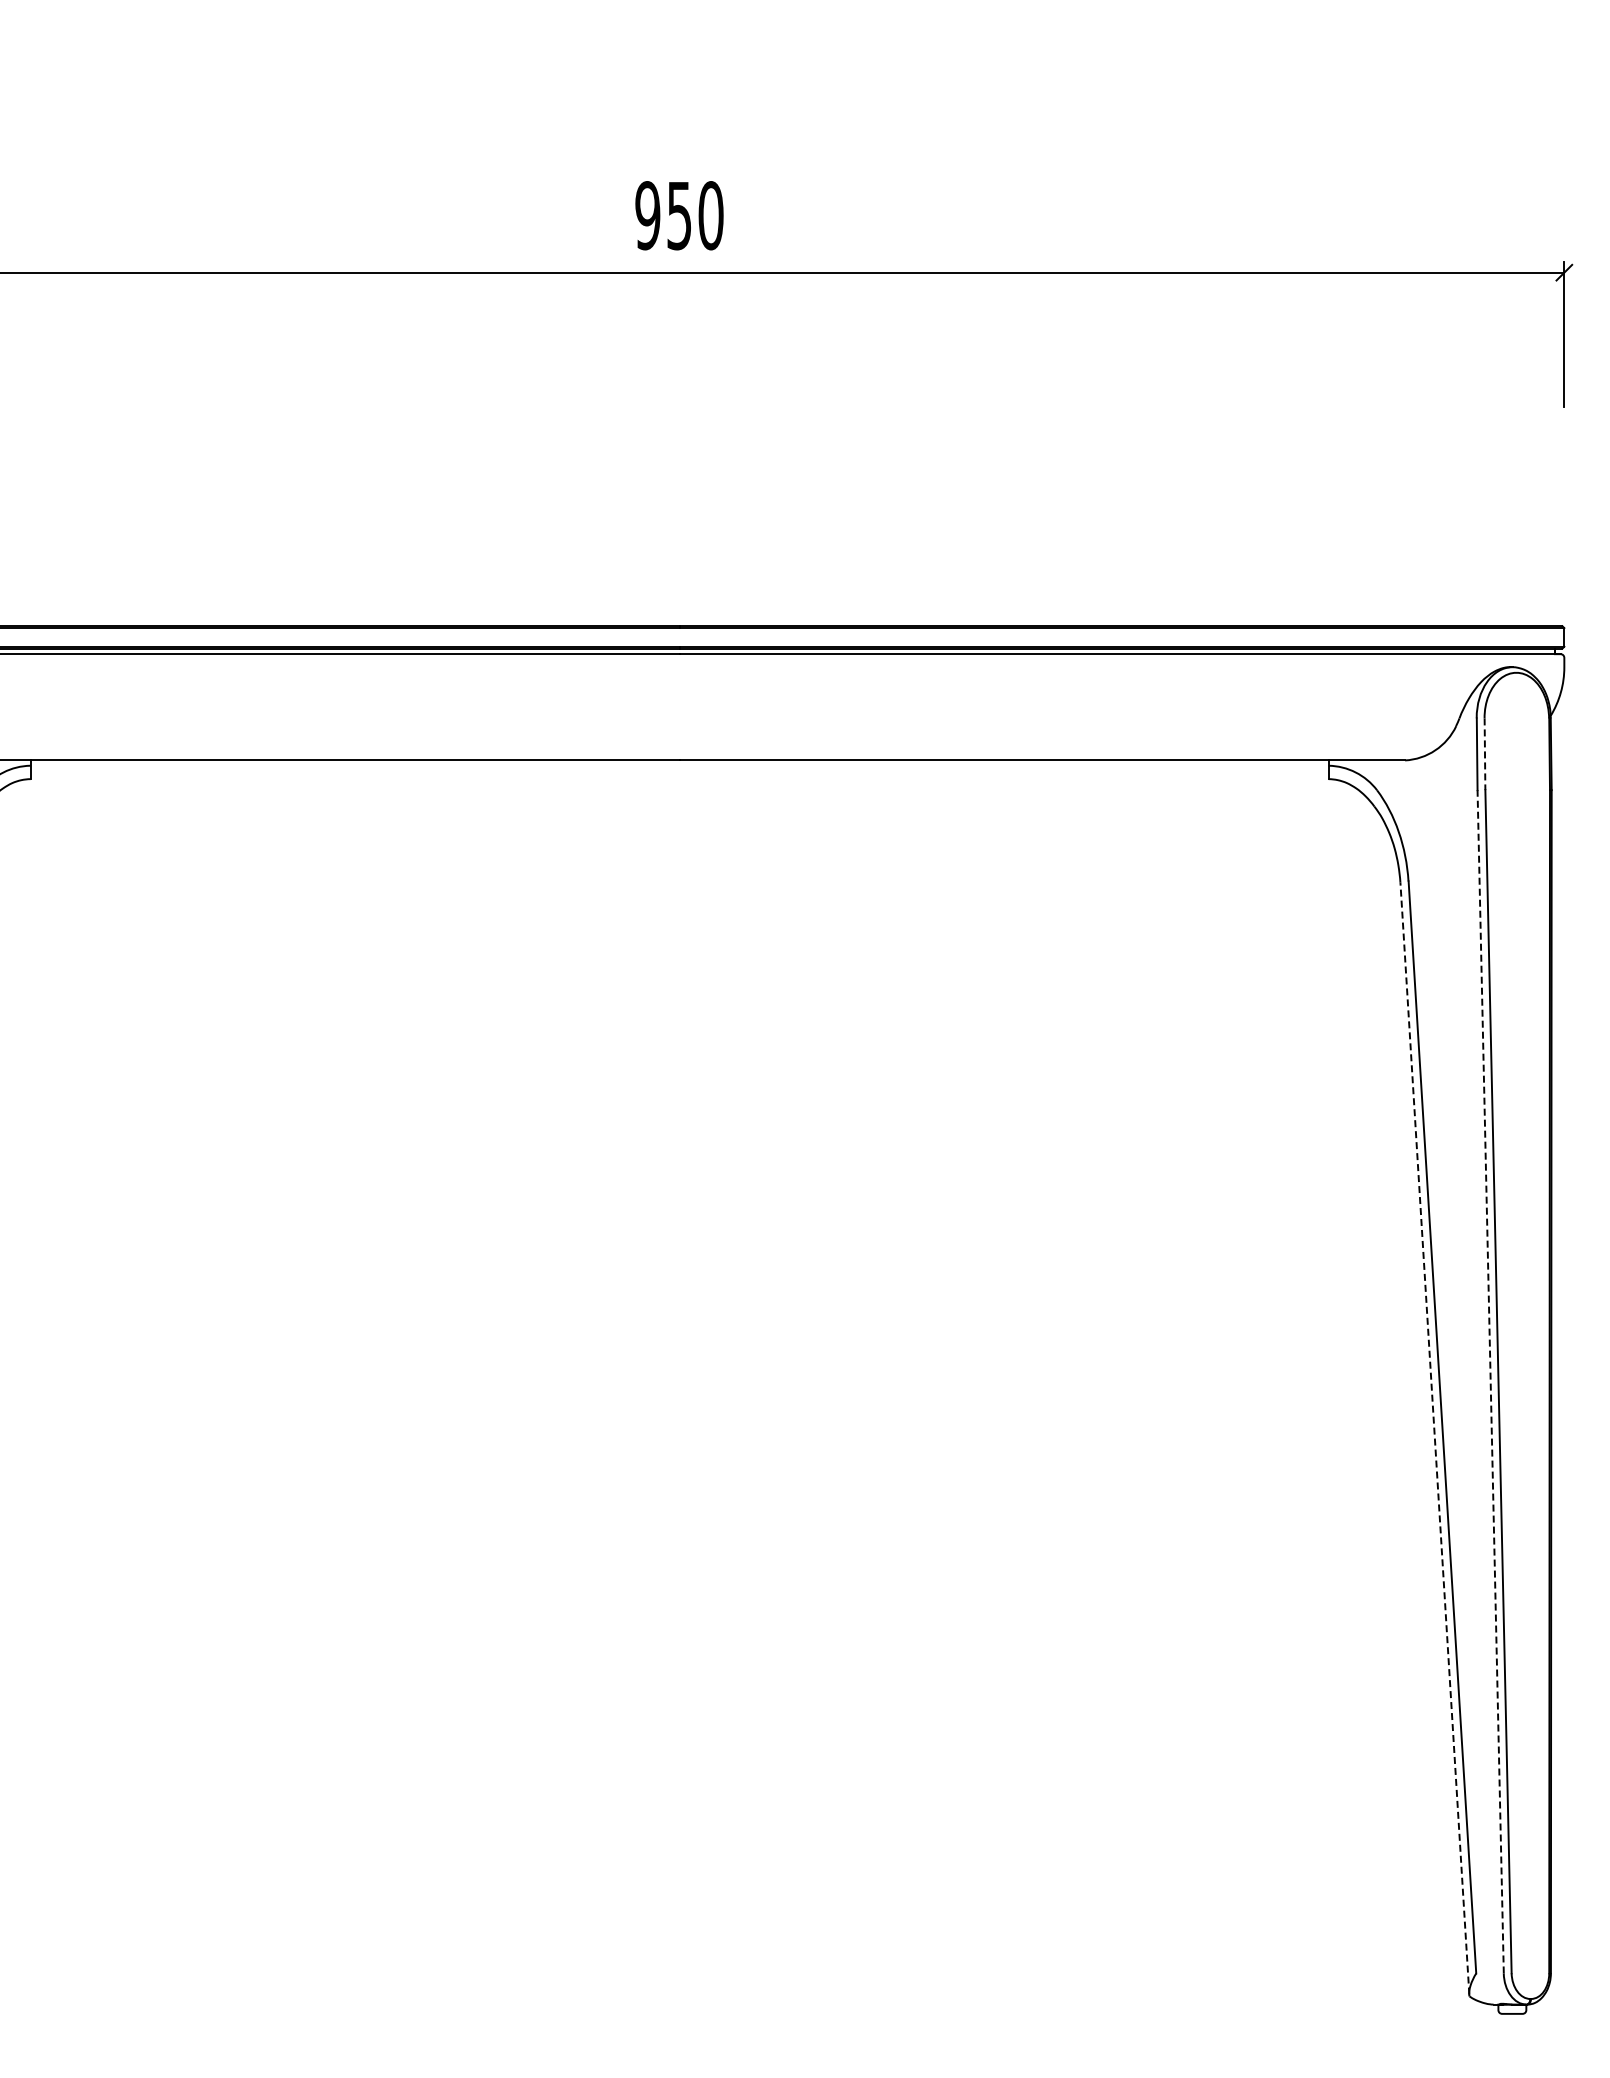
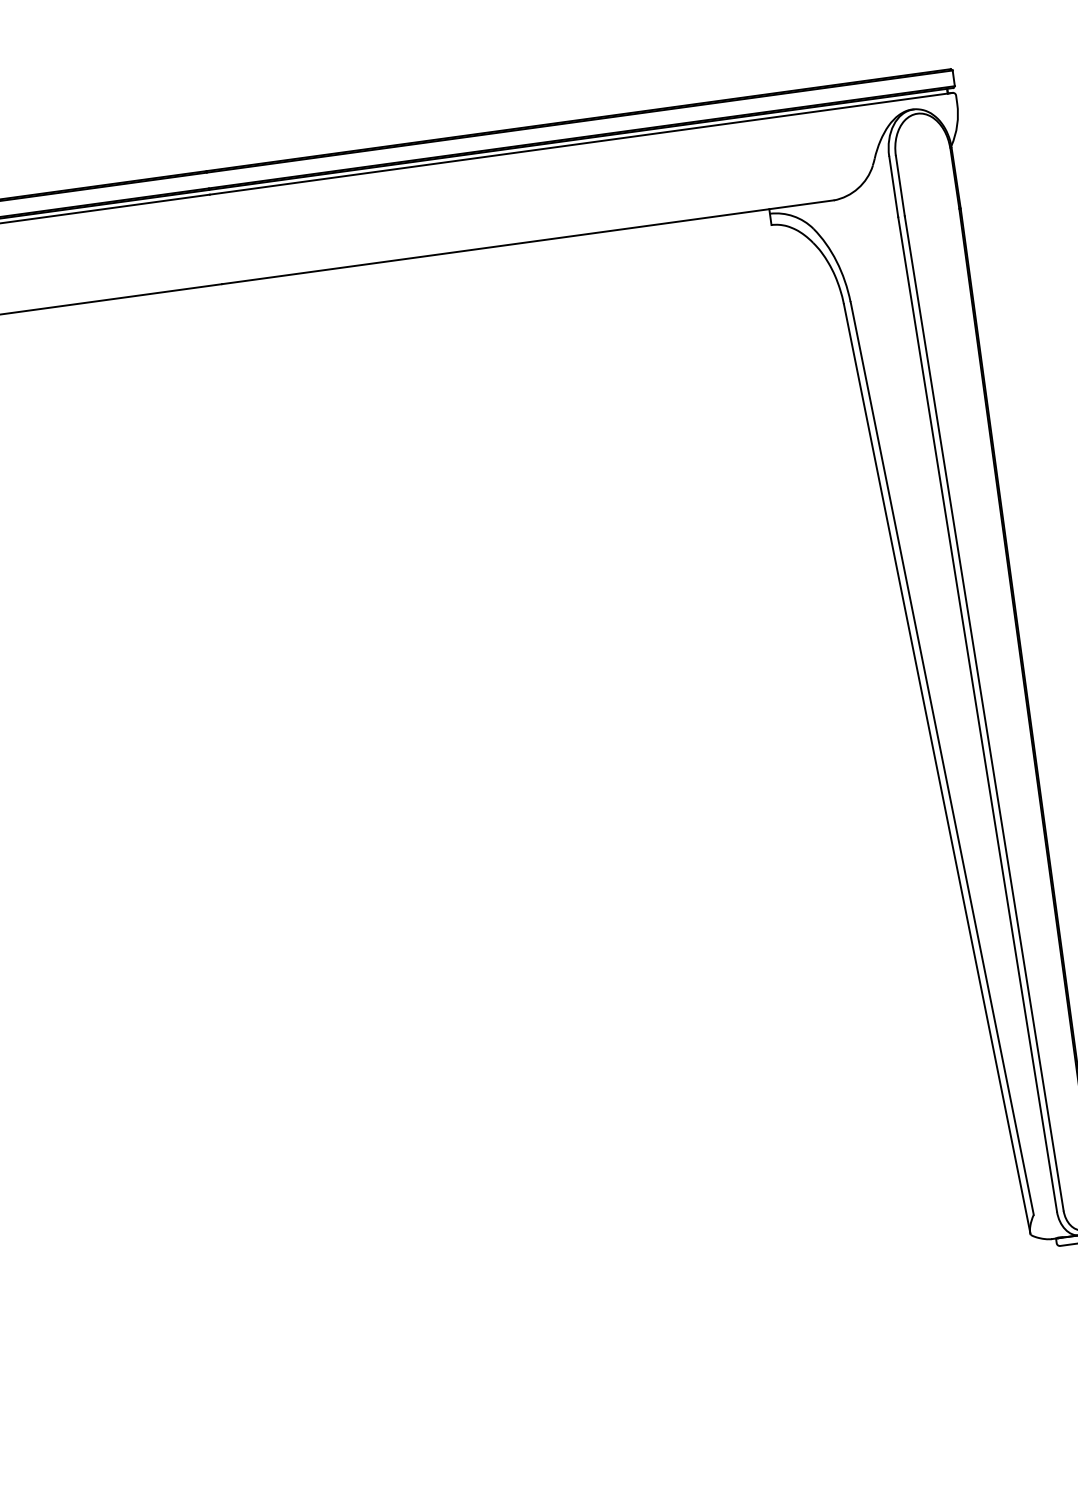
line: (1484, 754) -> (899, 186), dashed -> solid
line: (1490, 1381) -> (977, 714), dashed -> solid
line: (1434, 1438) -> (936, 768), dashed -> solid

